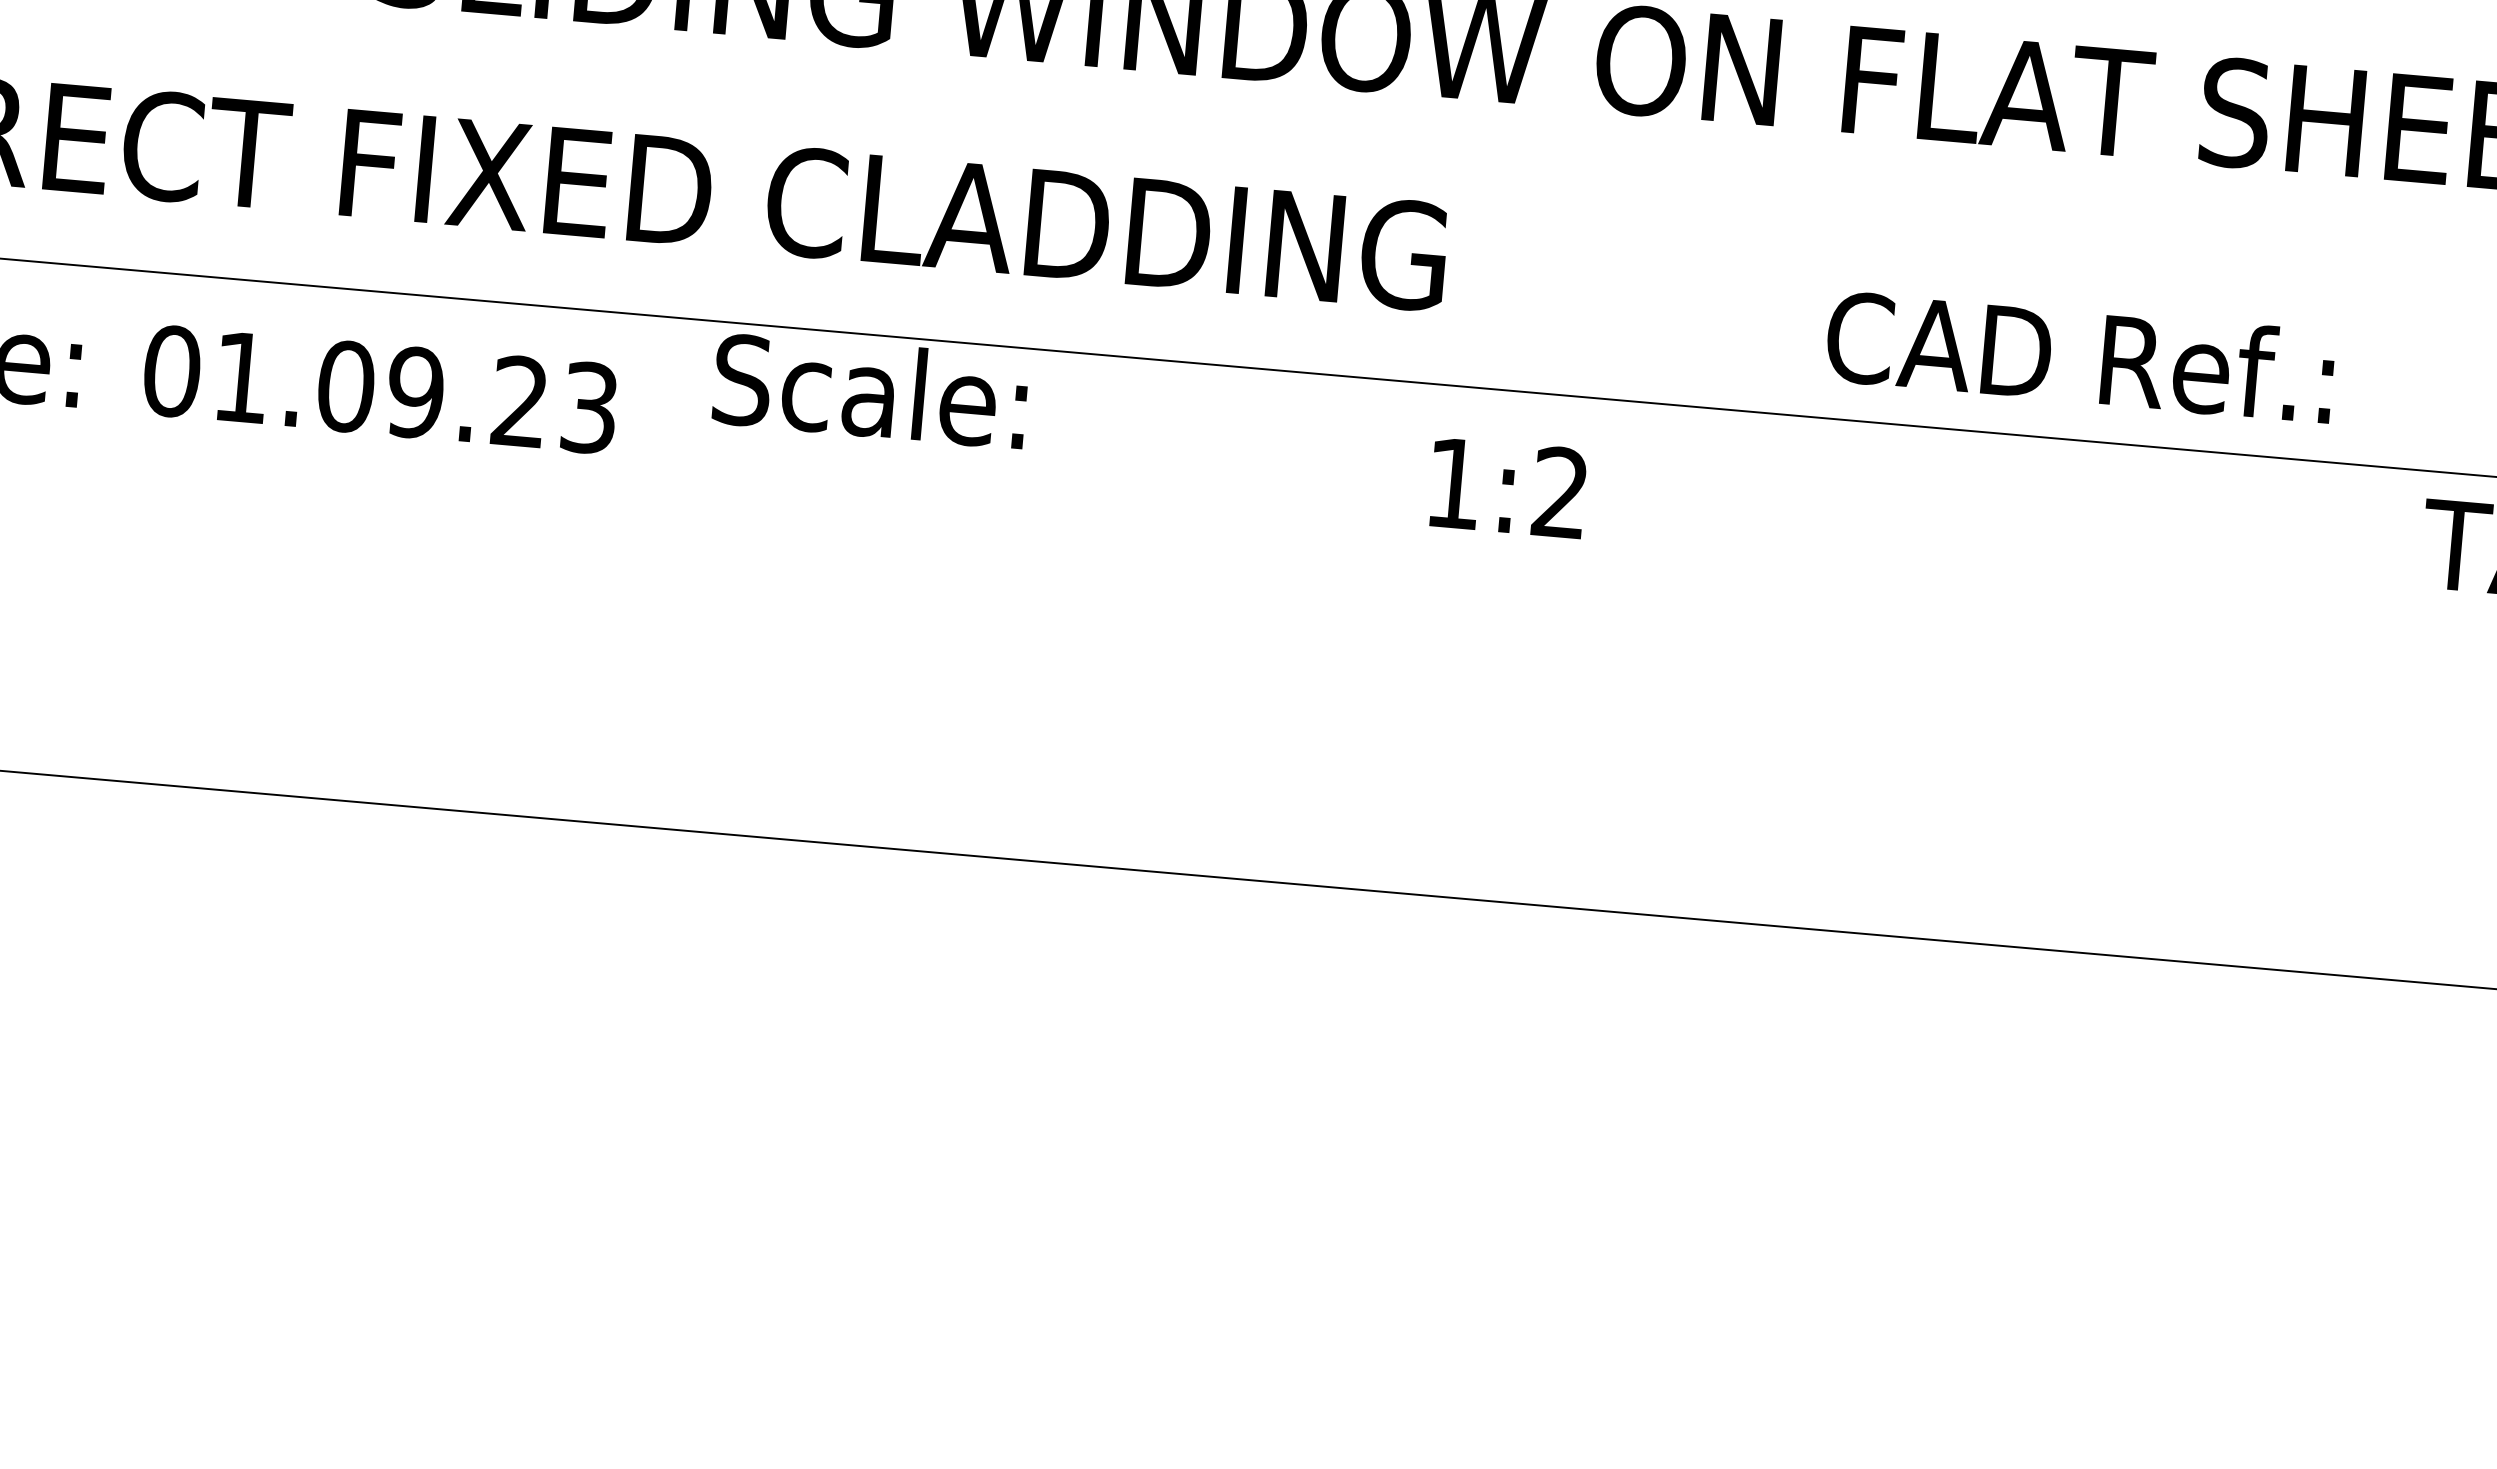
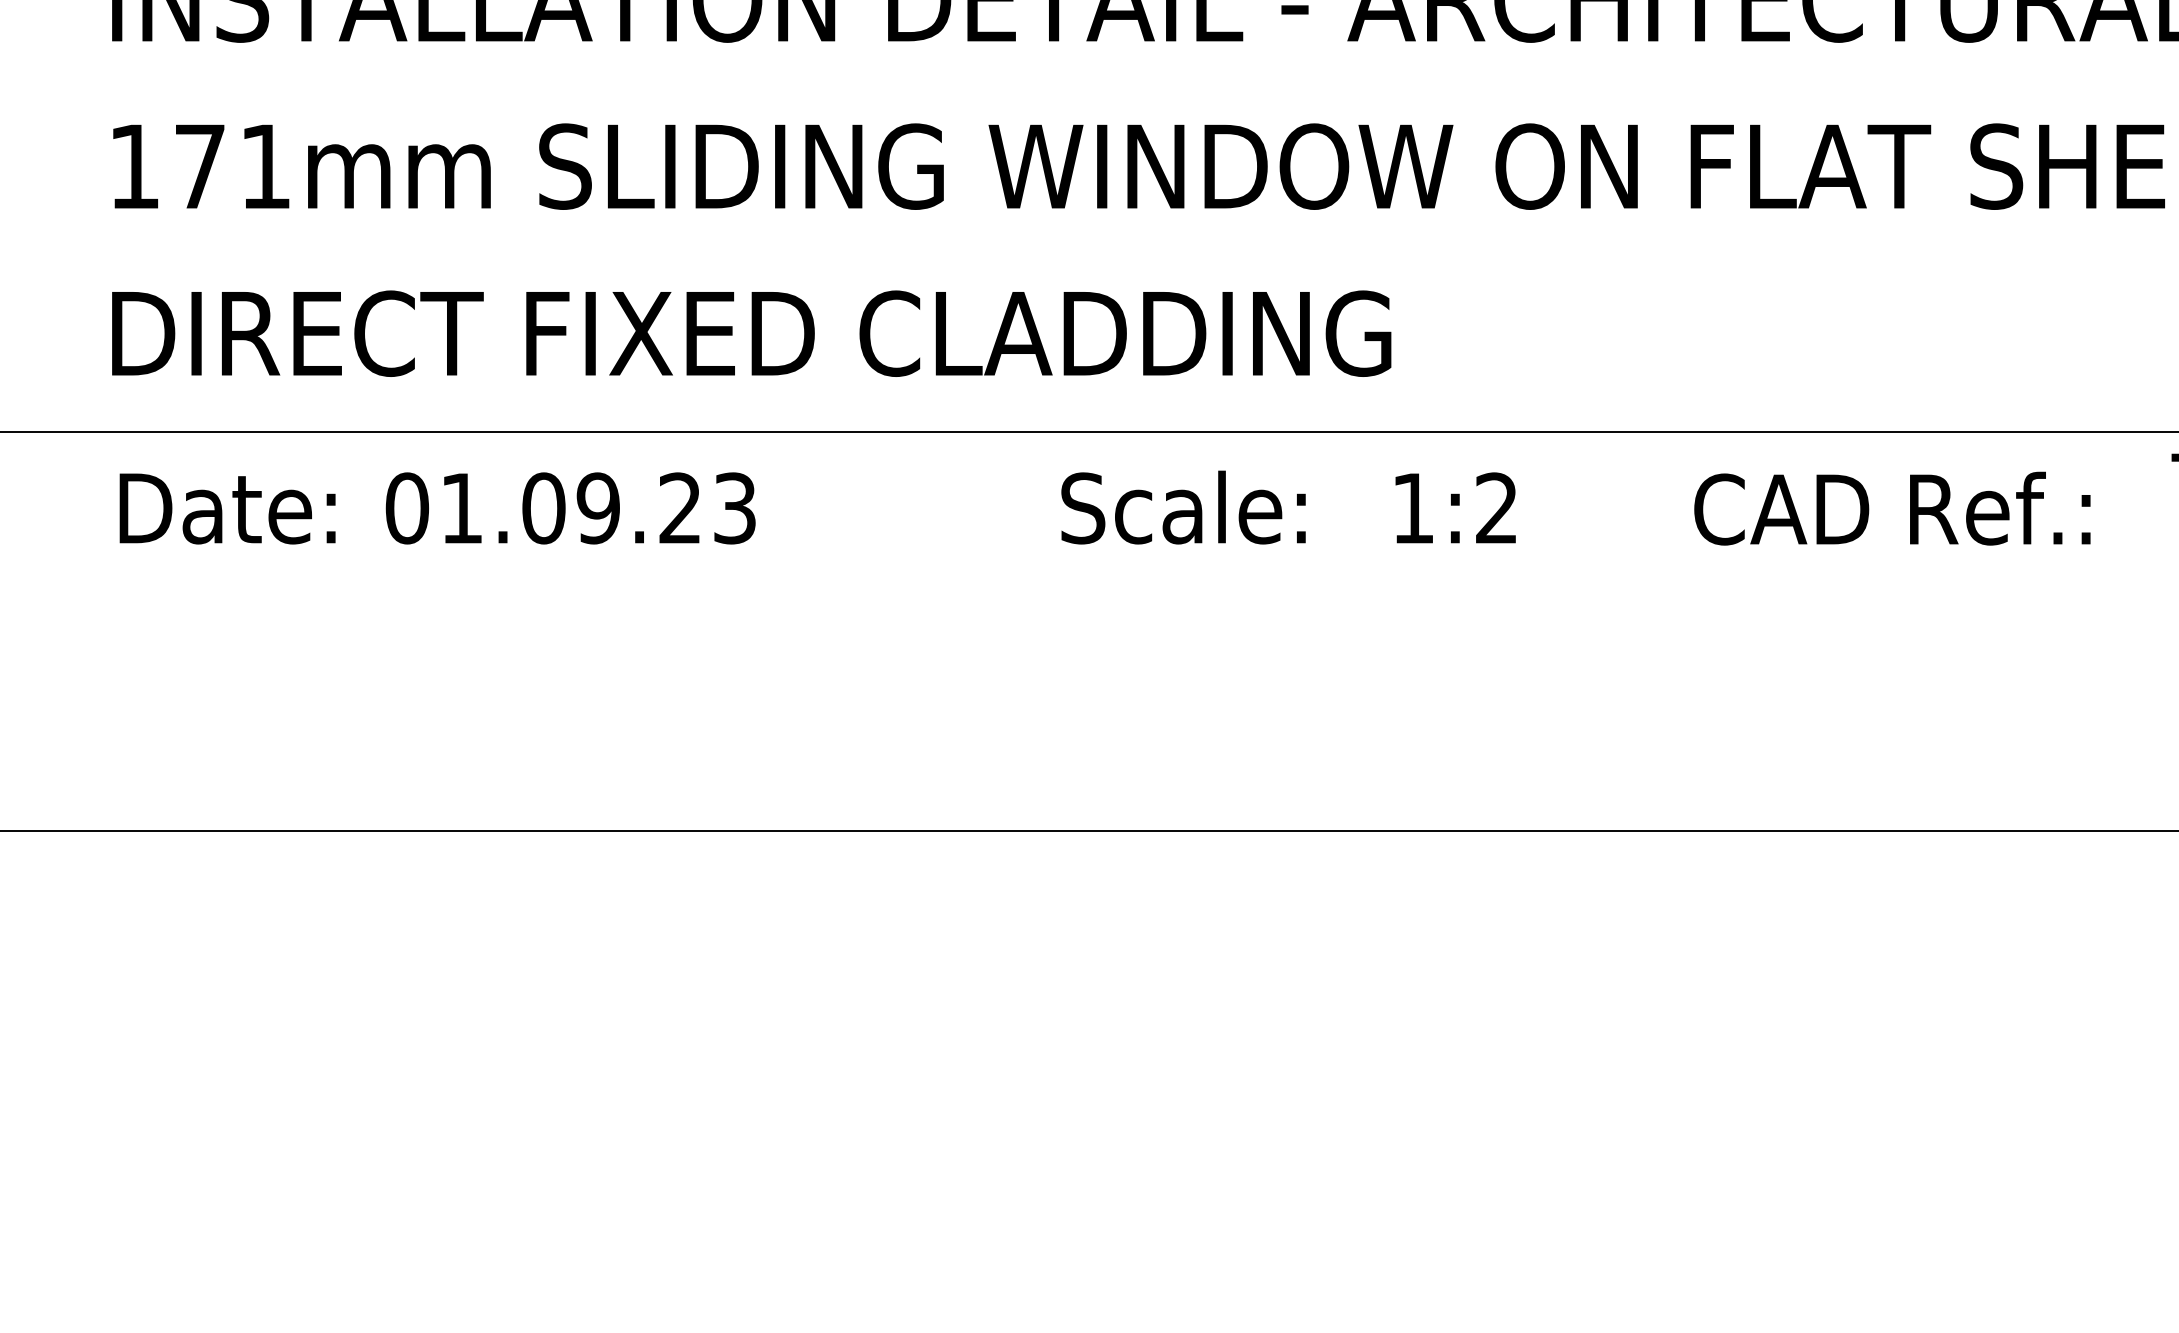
text: (2080, 356) -> (1892, 508), moved
text: (870, 390) -> (1183, 507), moved

